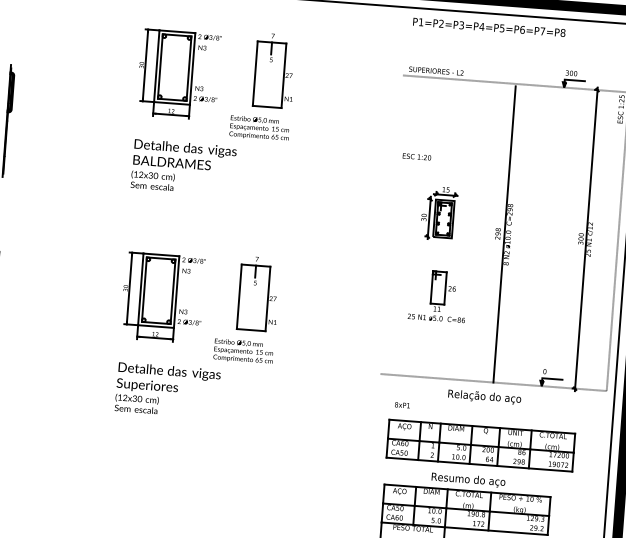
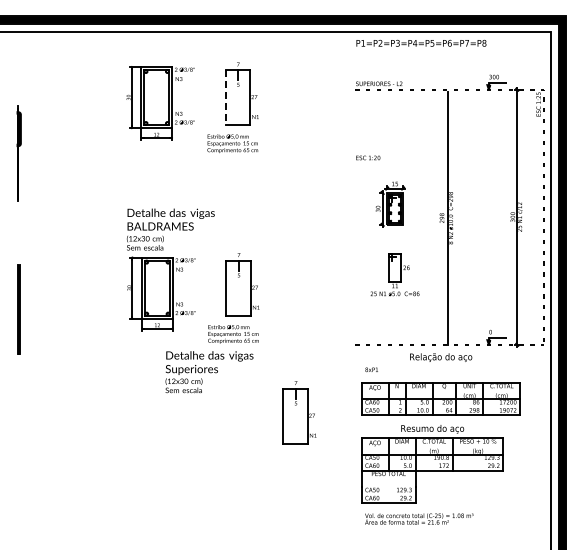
line: (255, 73) -> (225, 97), solid -> dashed
text: (183, 167) -> (170, 229), moved
text: (167, 390) -> (209, 372), moved
part: (314, 448) -> (299, 412), added

